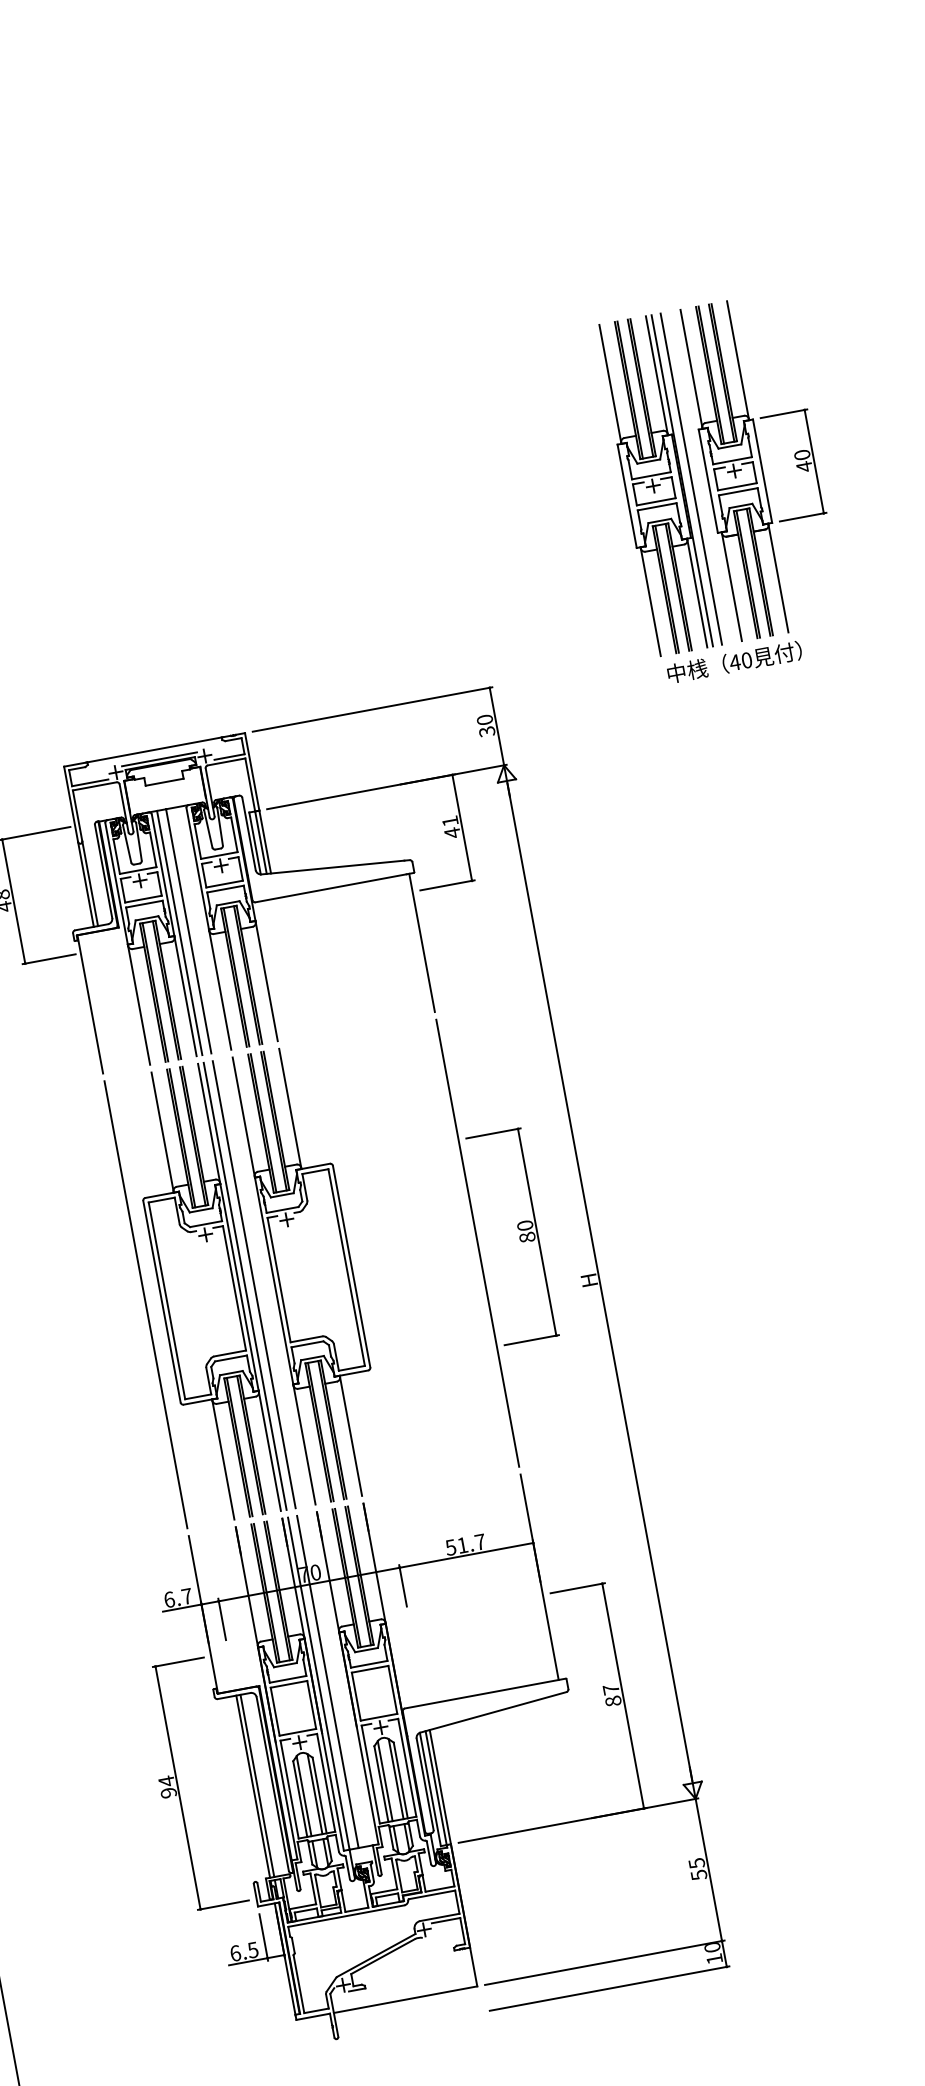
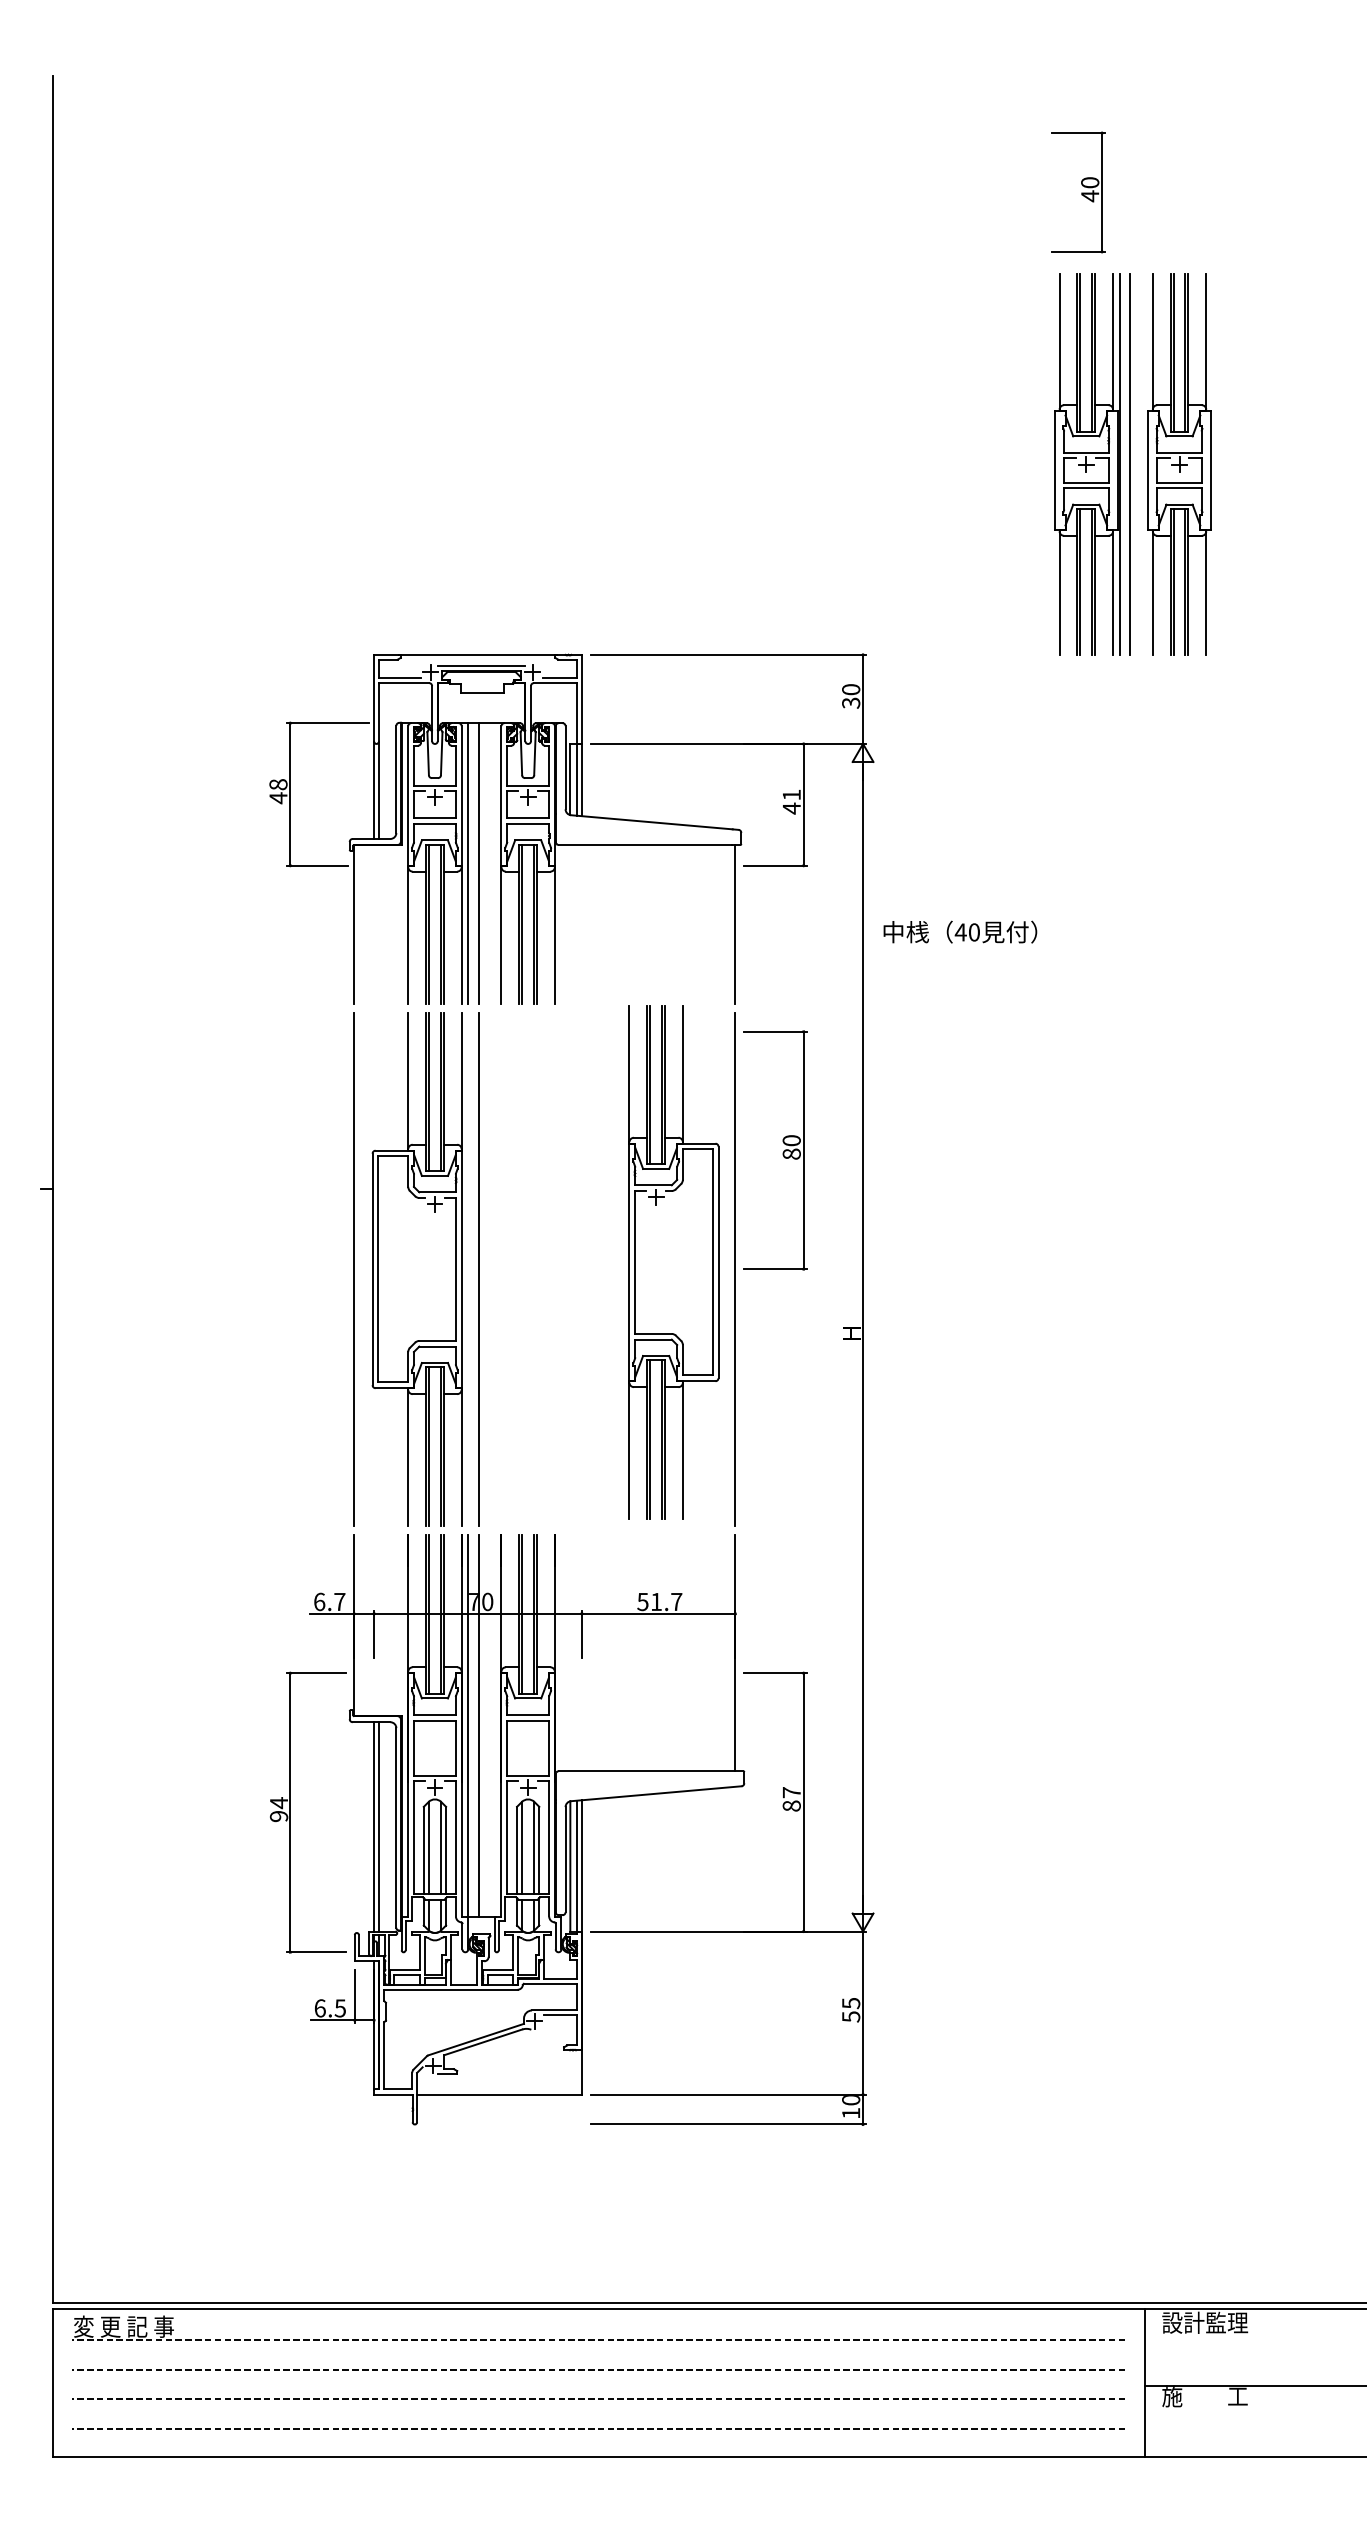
part: (793, 465) -> (1078, 192), moved
text: (734, 661) -> (960, 931), moved
part: (519, 1237) -> (782, 1152), moved
part: (312, 1273) -> (673, 1262), moved
line: (245, 1286) -> (468, 1269), removed

